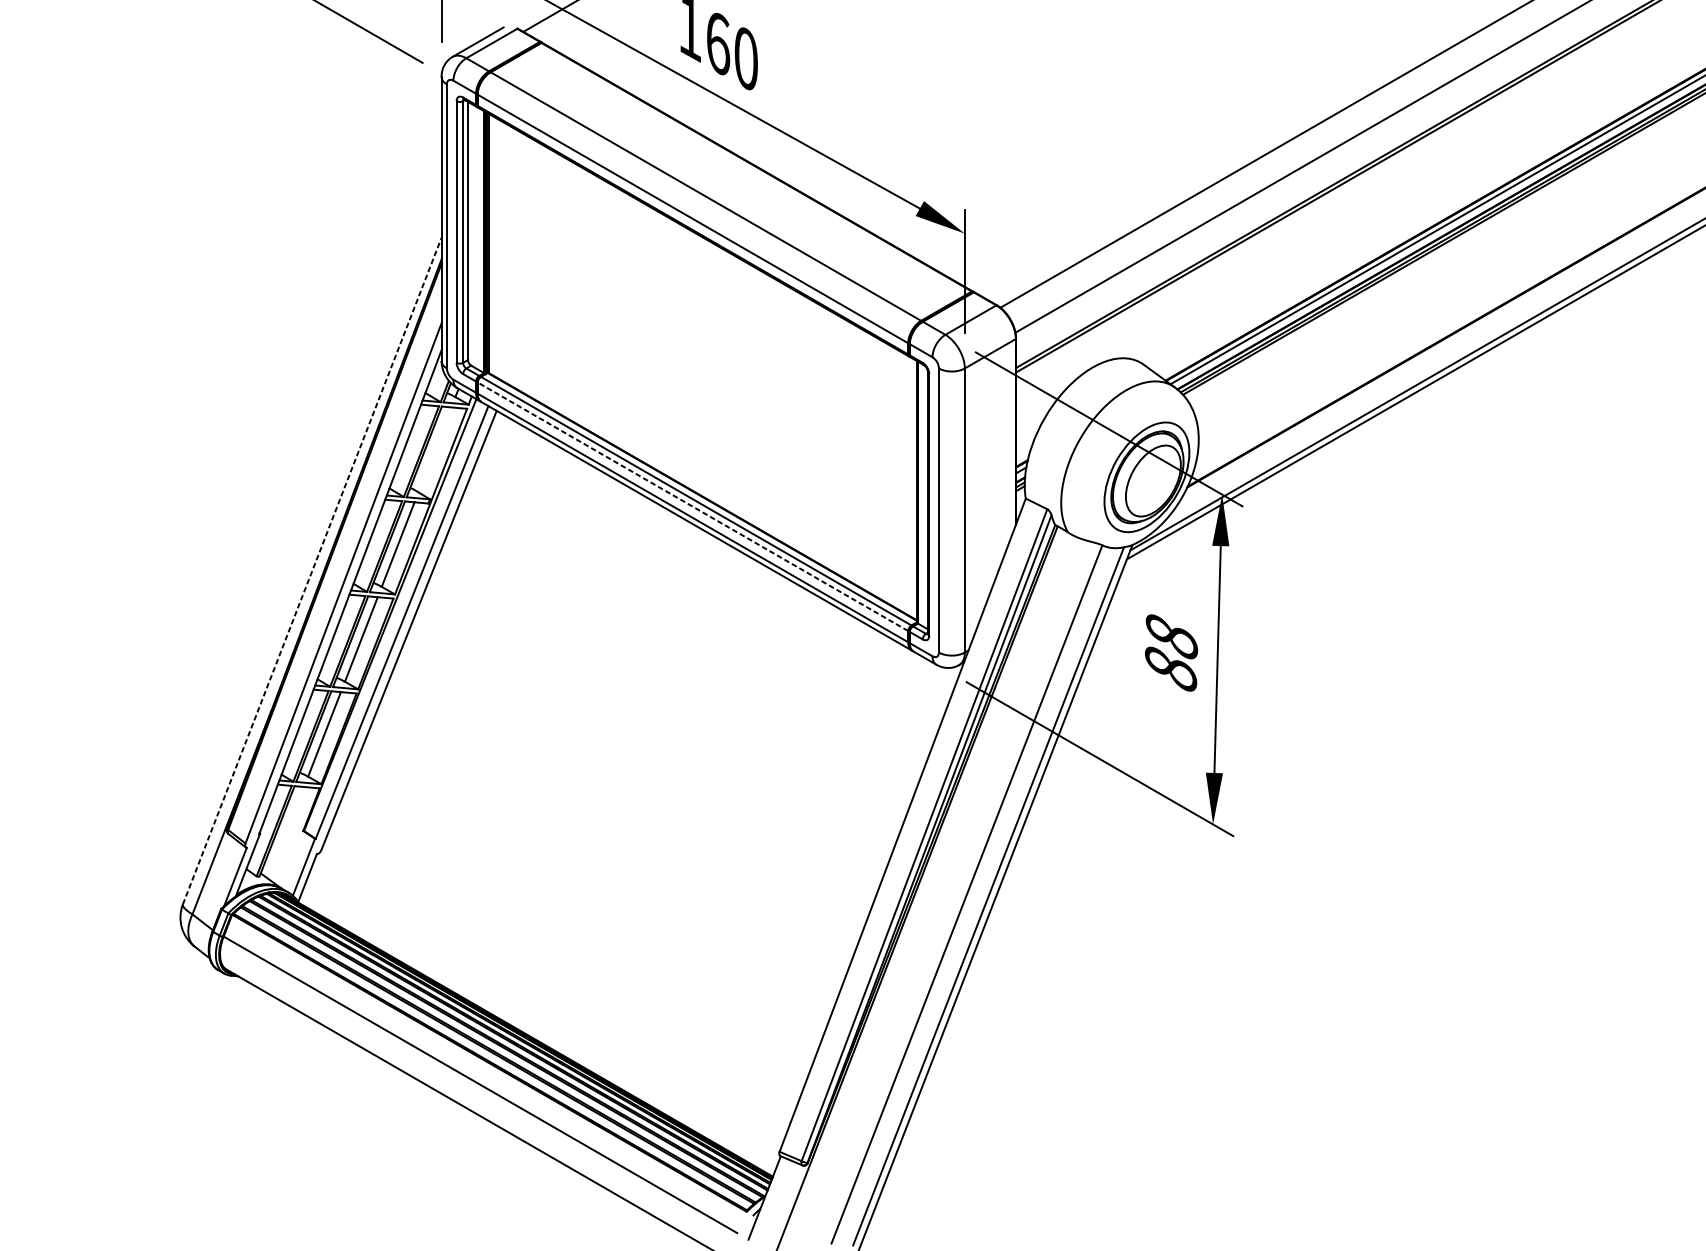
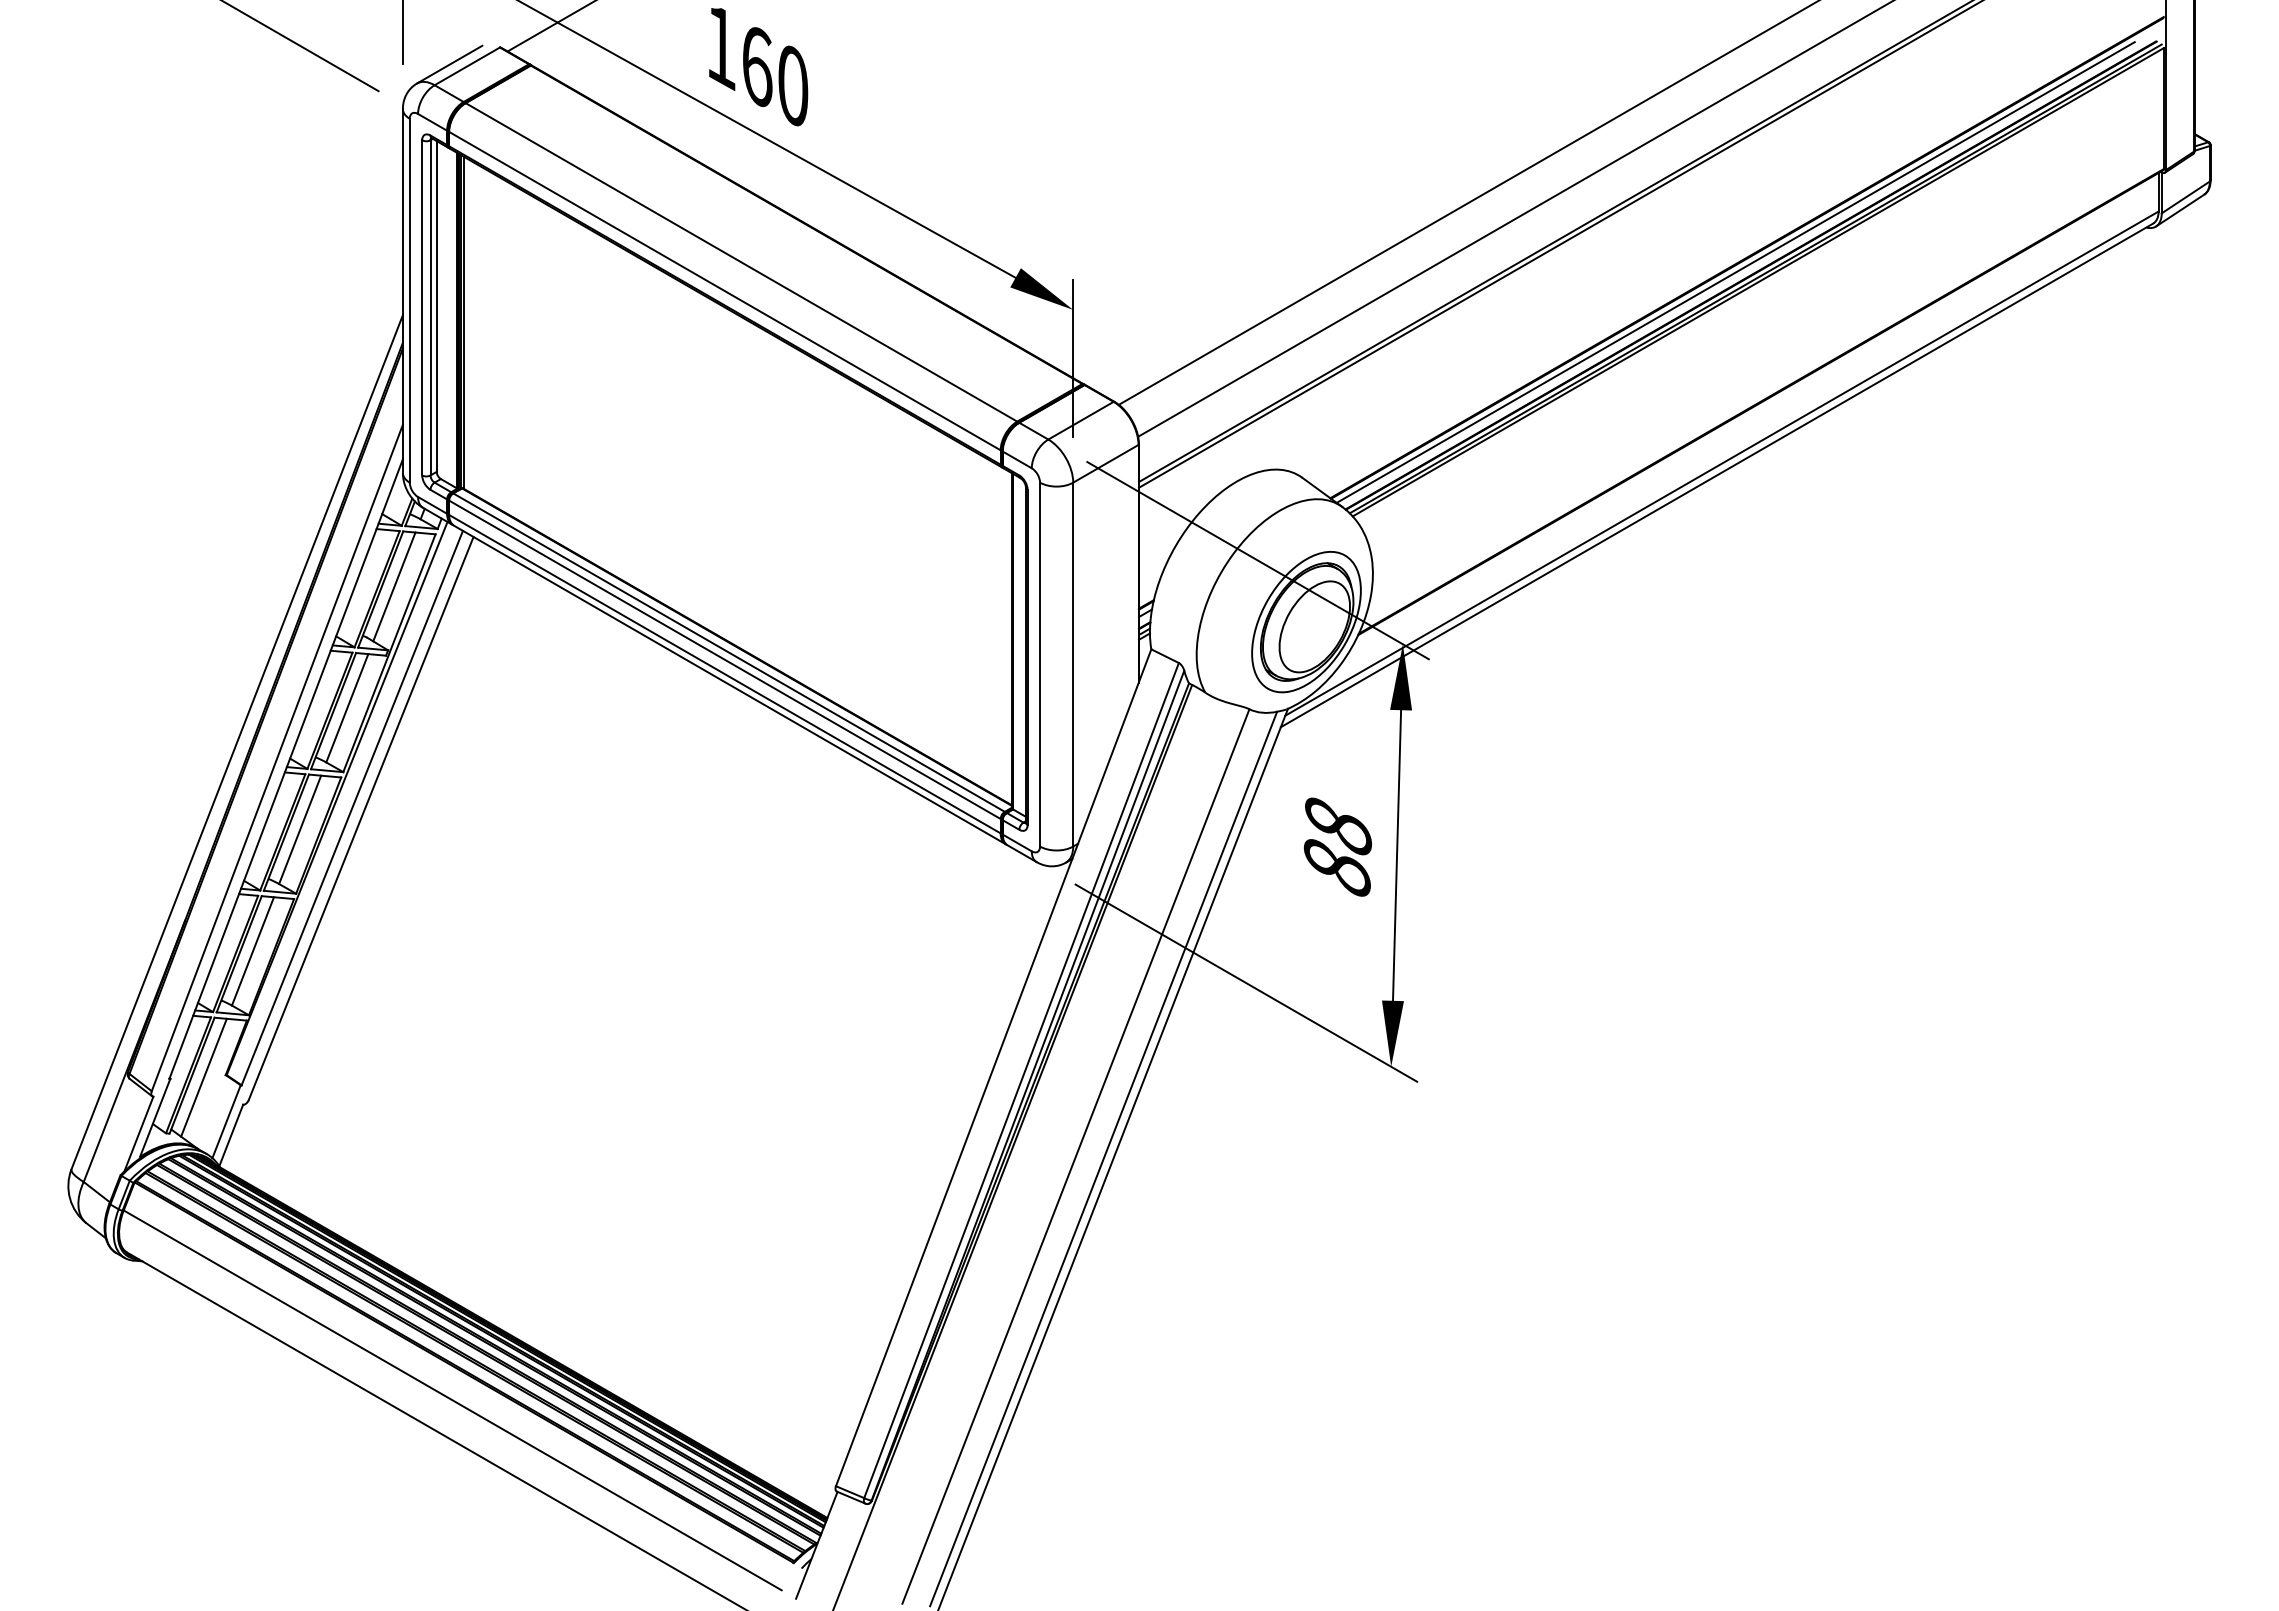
line: (435, 449) -> (394, 586), added
line: (692, 506) -> (724, 659), dashed -> solid
line: (312, 570) -> (237, 741), dashed -> solid
line: (285, 832) -> (203, 1077), added

